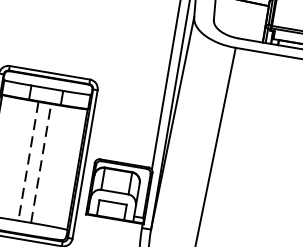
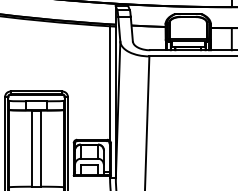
line: (28, 161) -> (32, 148), dashed -> solid
line: (41, 163) -> (40, 148), dashed -> solid

